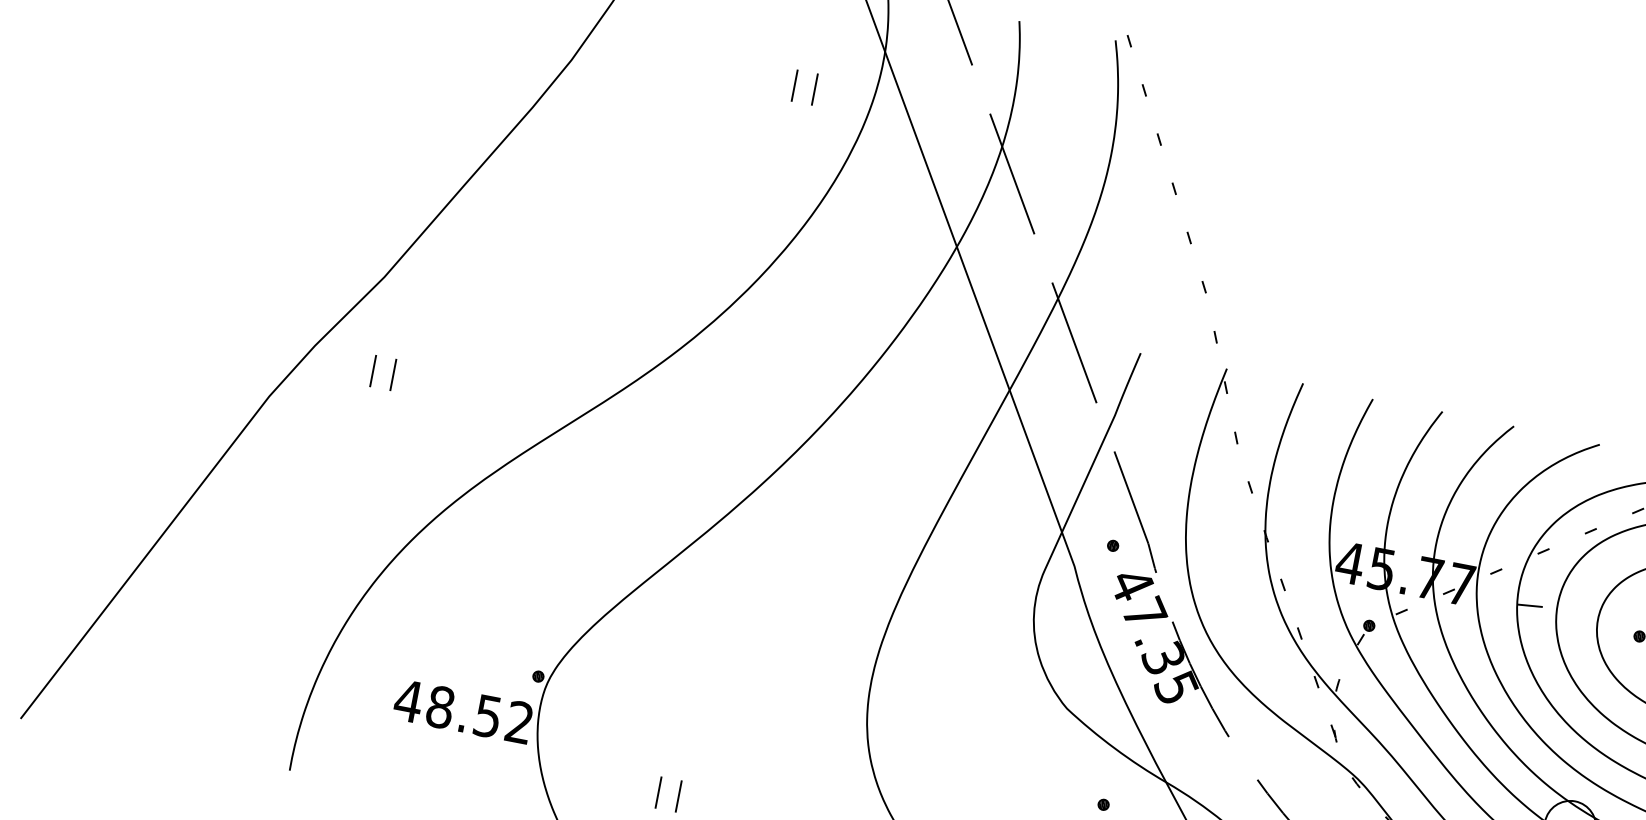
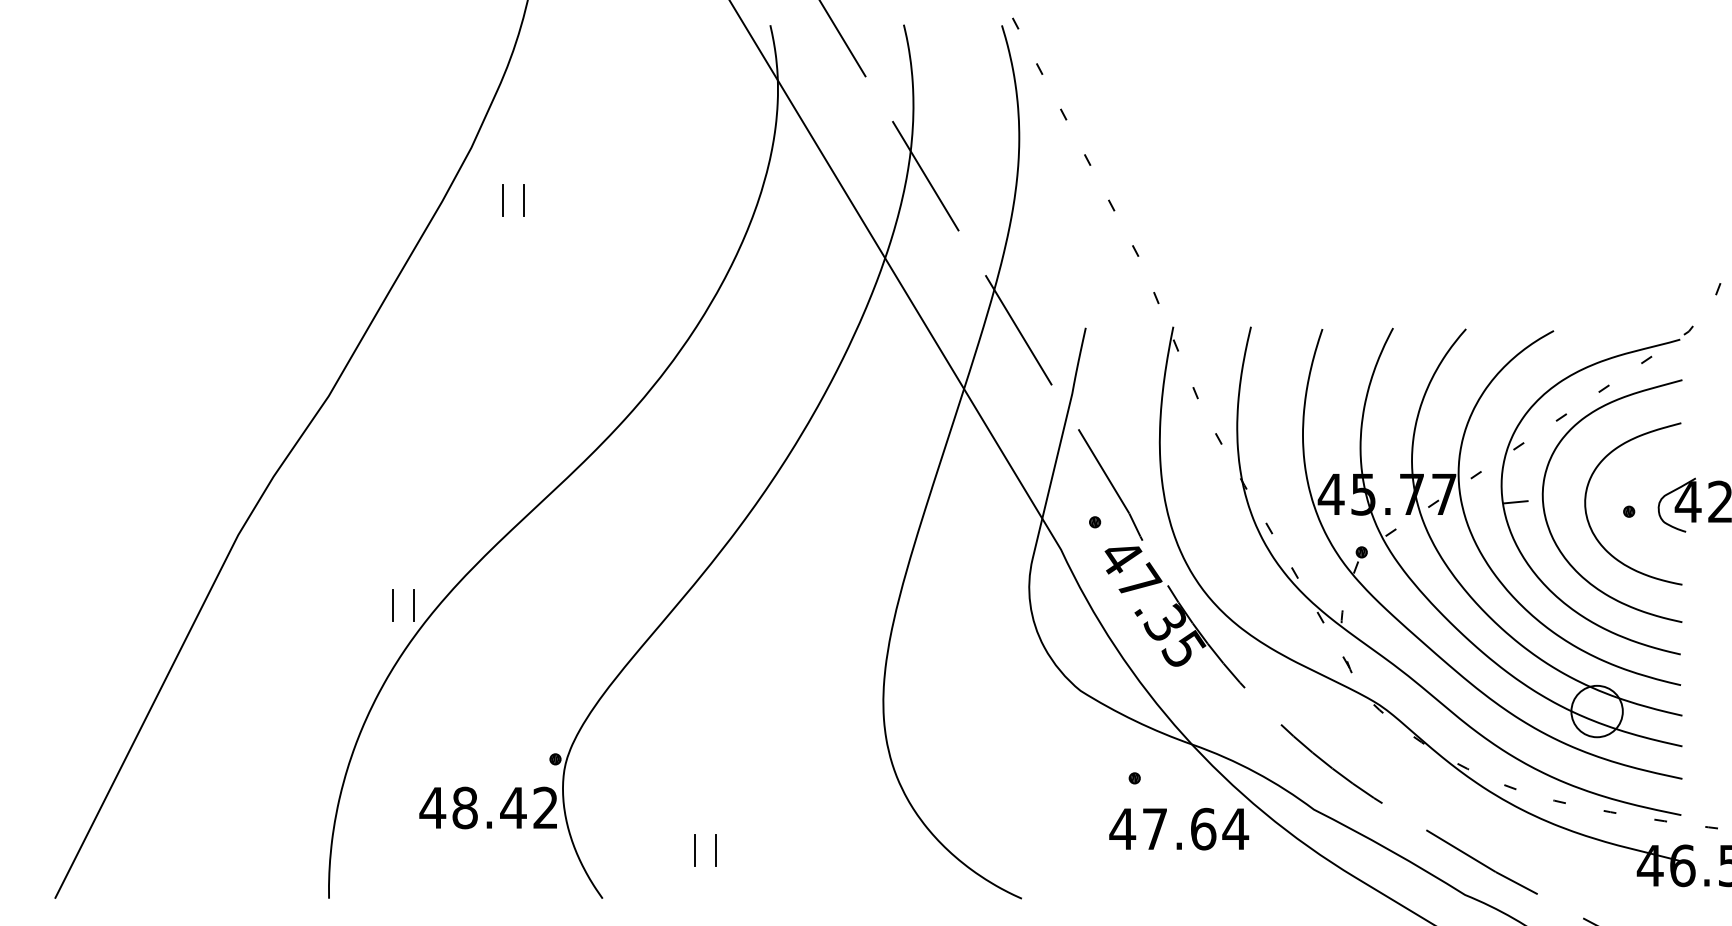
part: (794, 85) -> (503, 200), moved
part: (373, 371) -> (393, 605), moved
text: (487, 716) -> (513, 808), 48.52 -> 48.42

